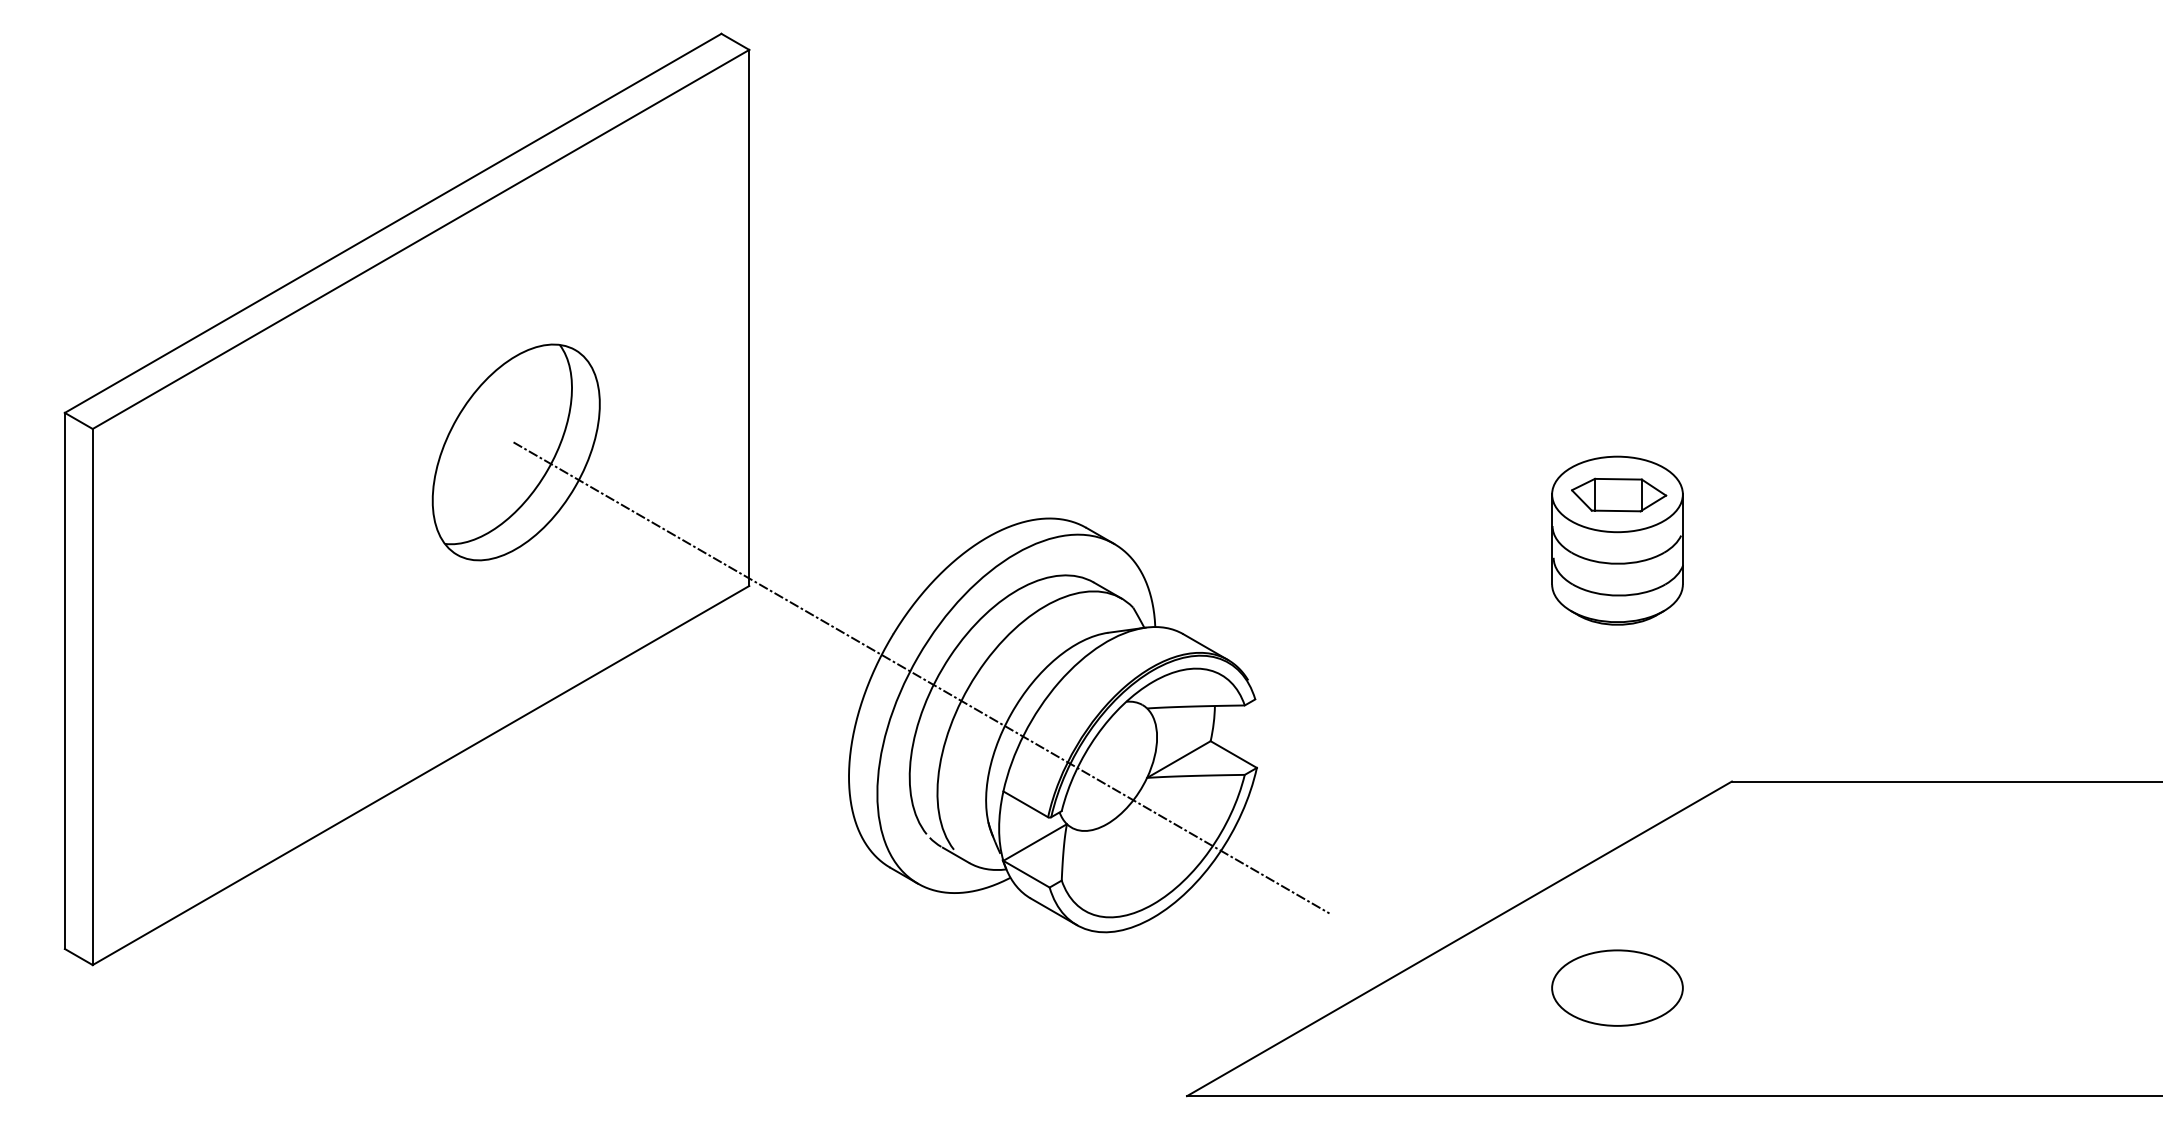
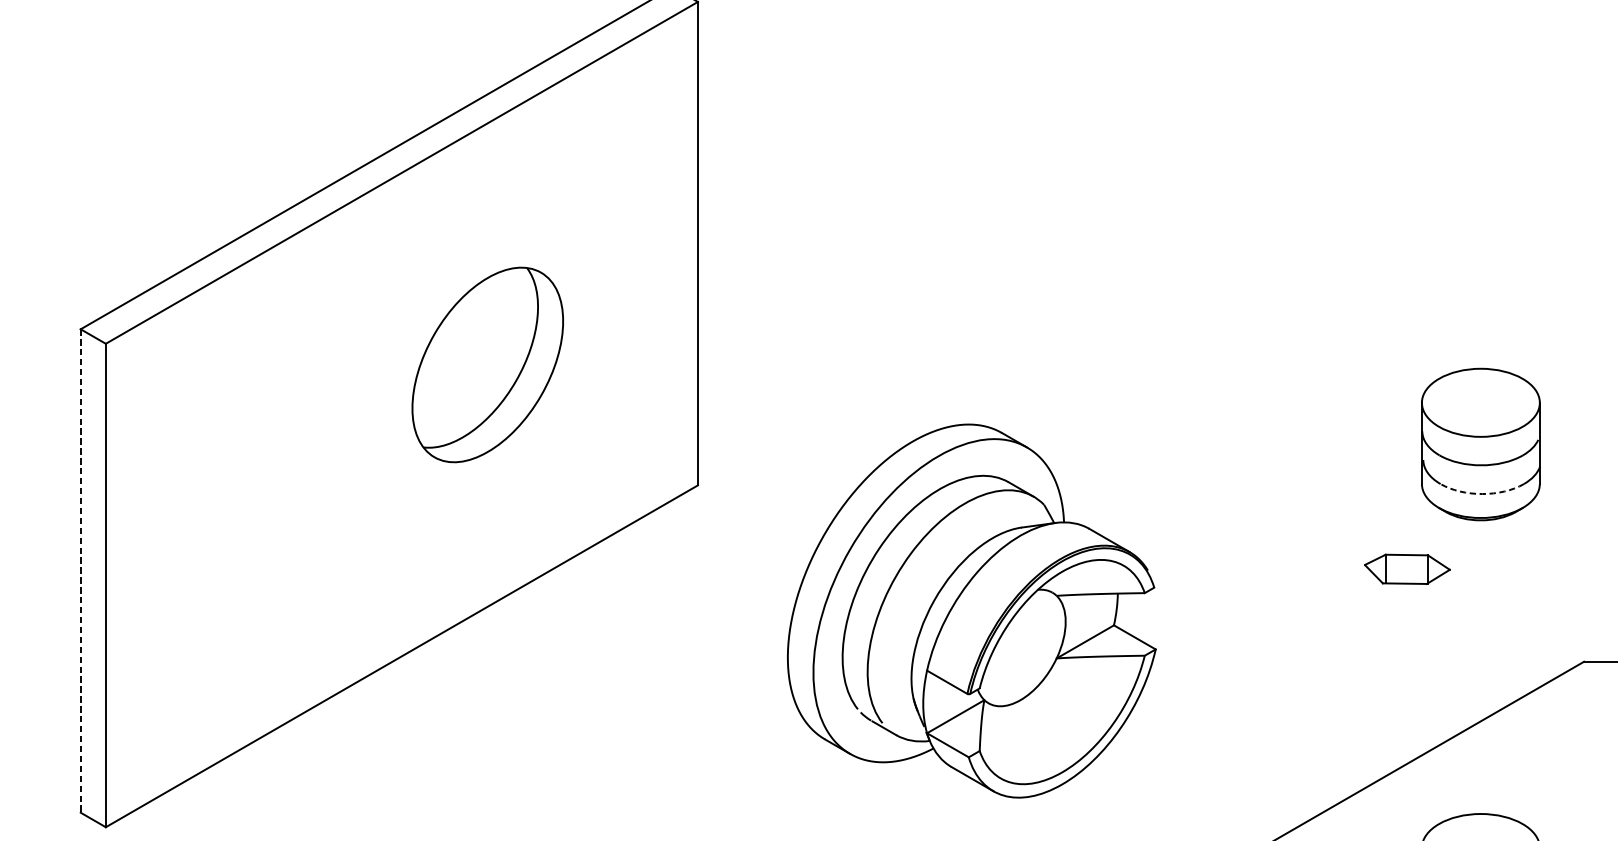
part: (1619, 494) -> (1407, 568), moved
arc: (1619, 595) -> (1482, 493), solid -> dashed
line: (921, 677) -> (853, 567), removed
line: (64, 681) -> (80, 571), solid -> dashed

